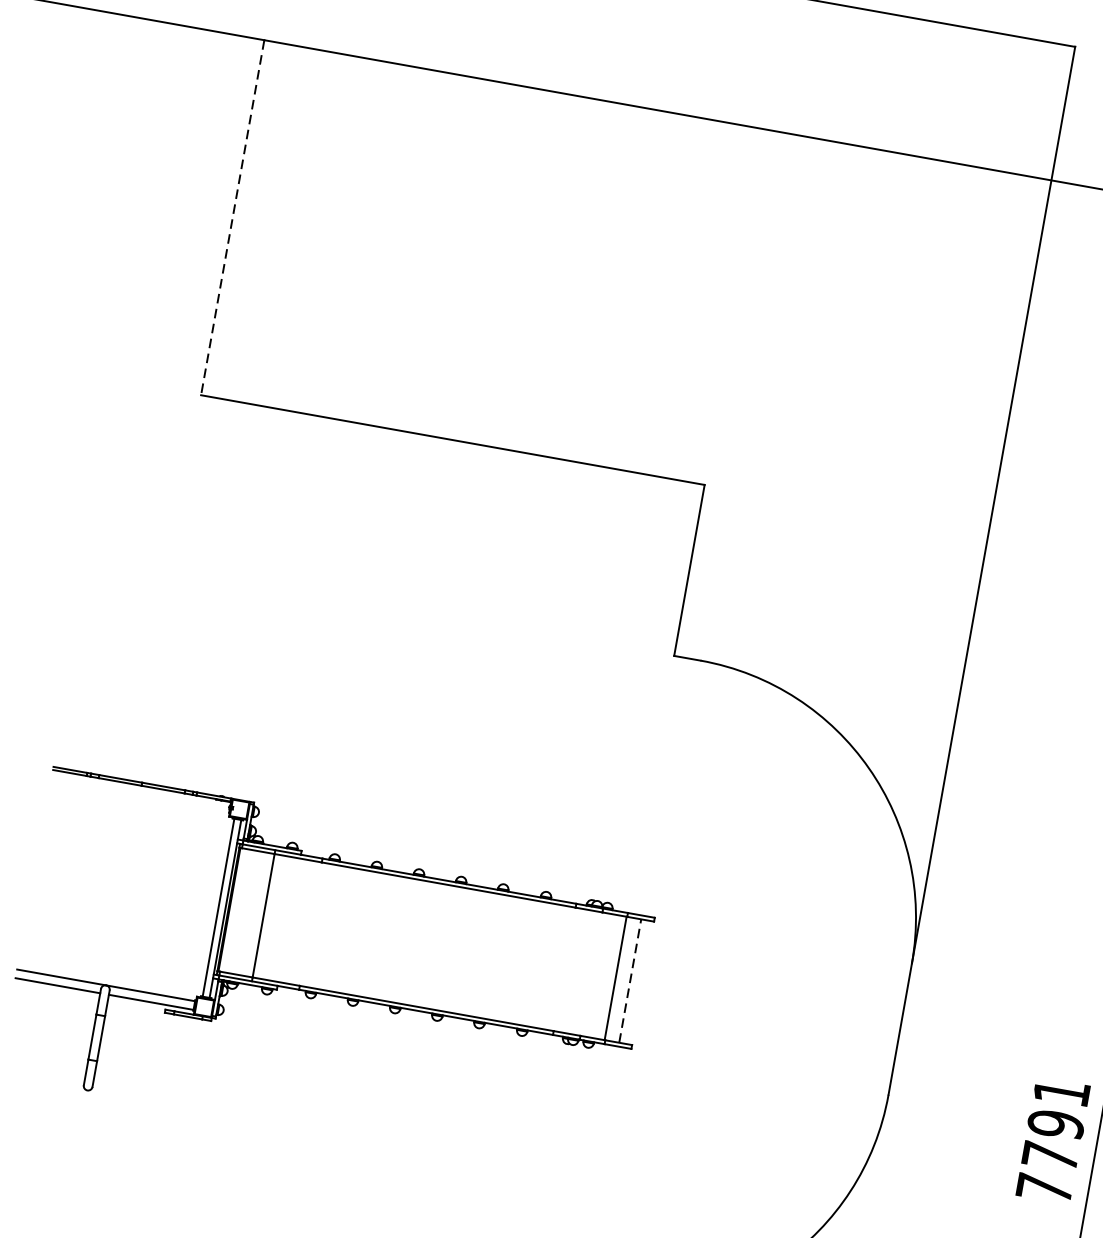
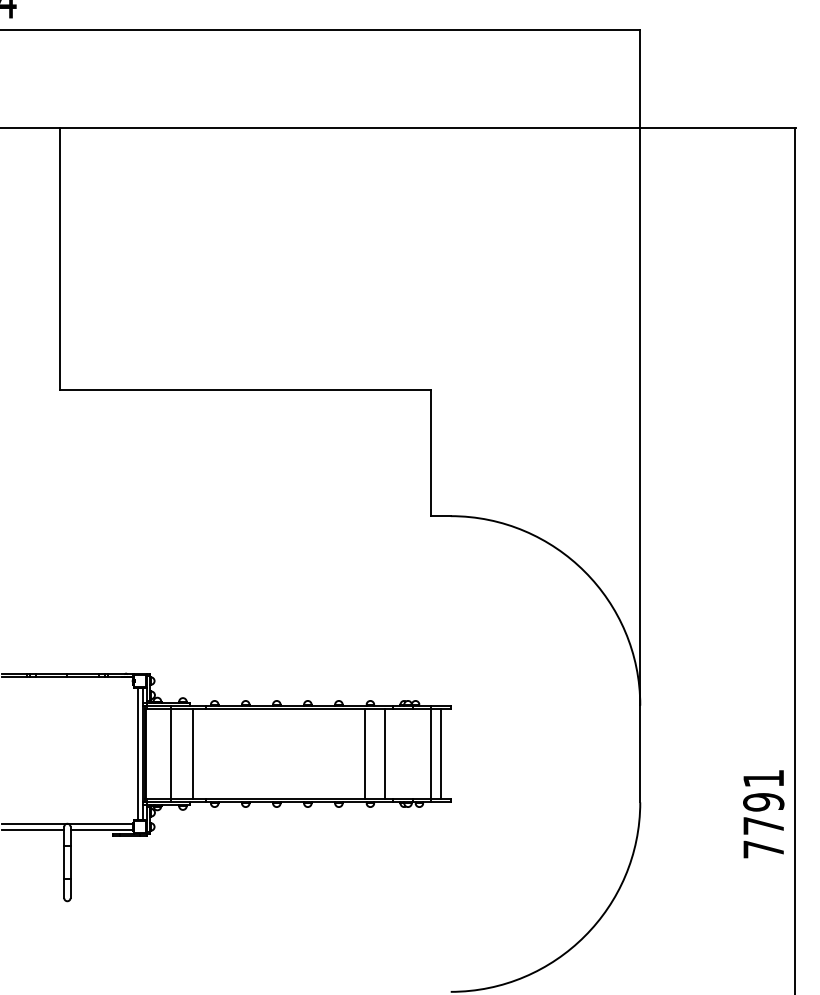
line: (233, 218) -> (60, 259), dashed -> solid
line: (292, 920) -> (192, 753), added
line: (526, 961) -> (364, 753), added
line: (553, 966) -> (384, 753), added
line: (630, 980) -> (441, 753), dashed -> solid

